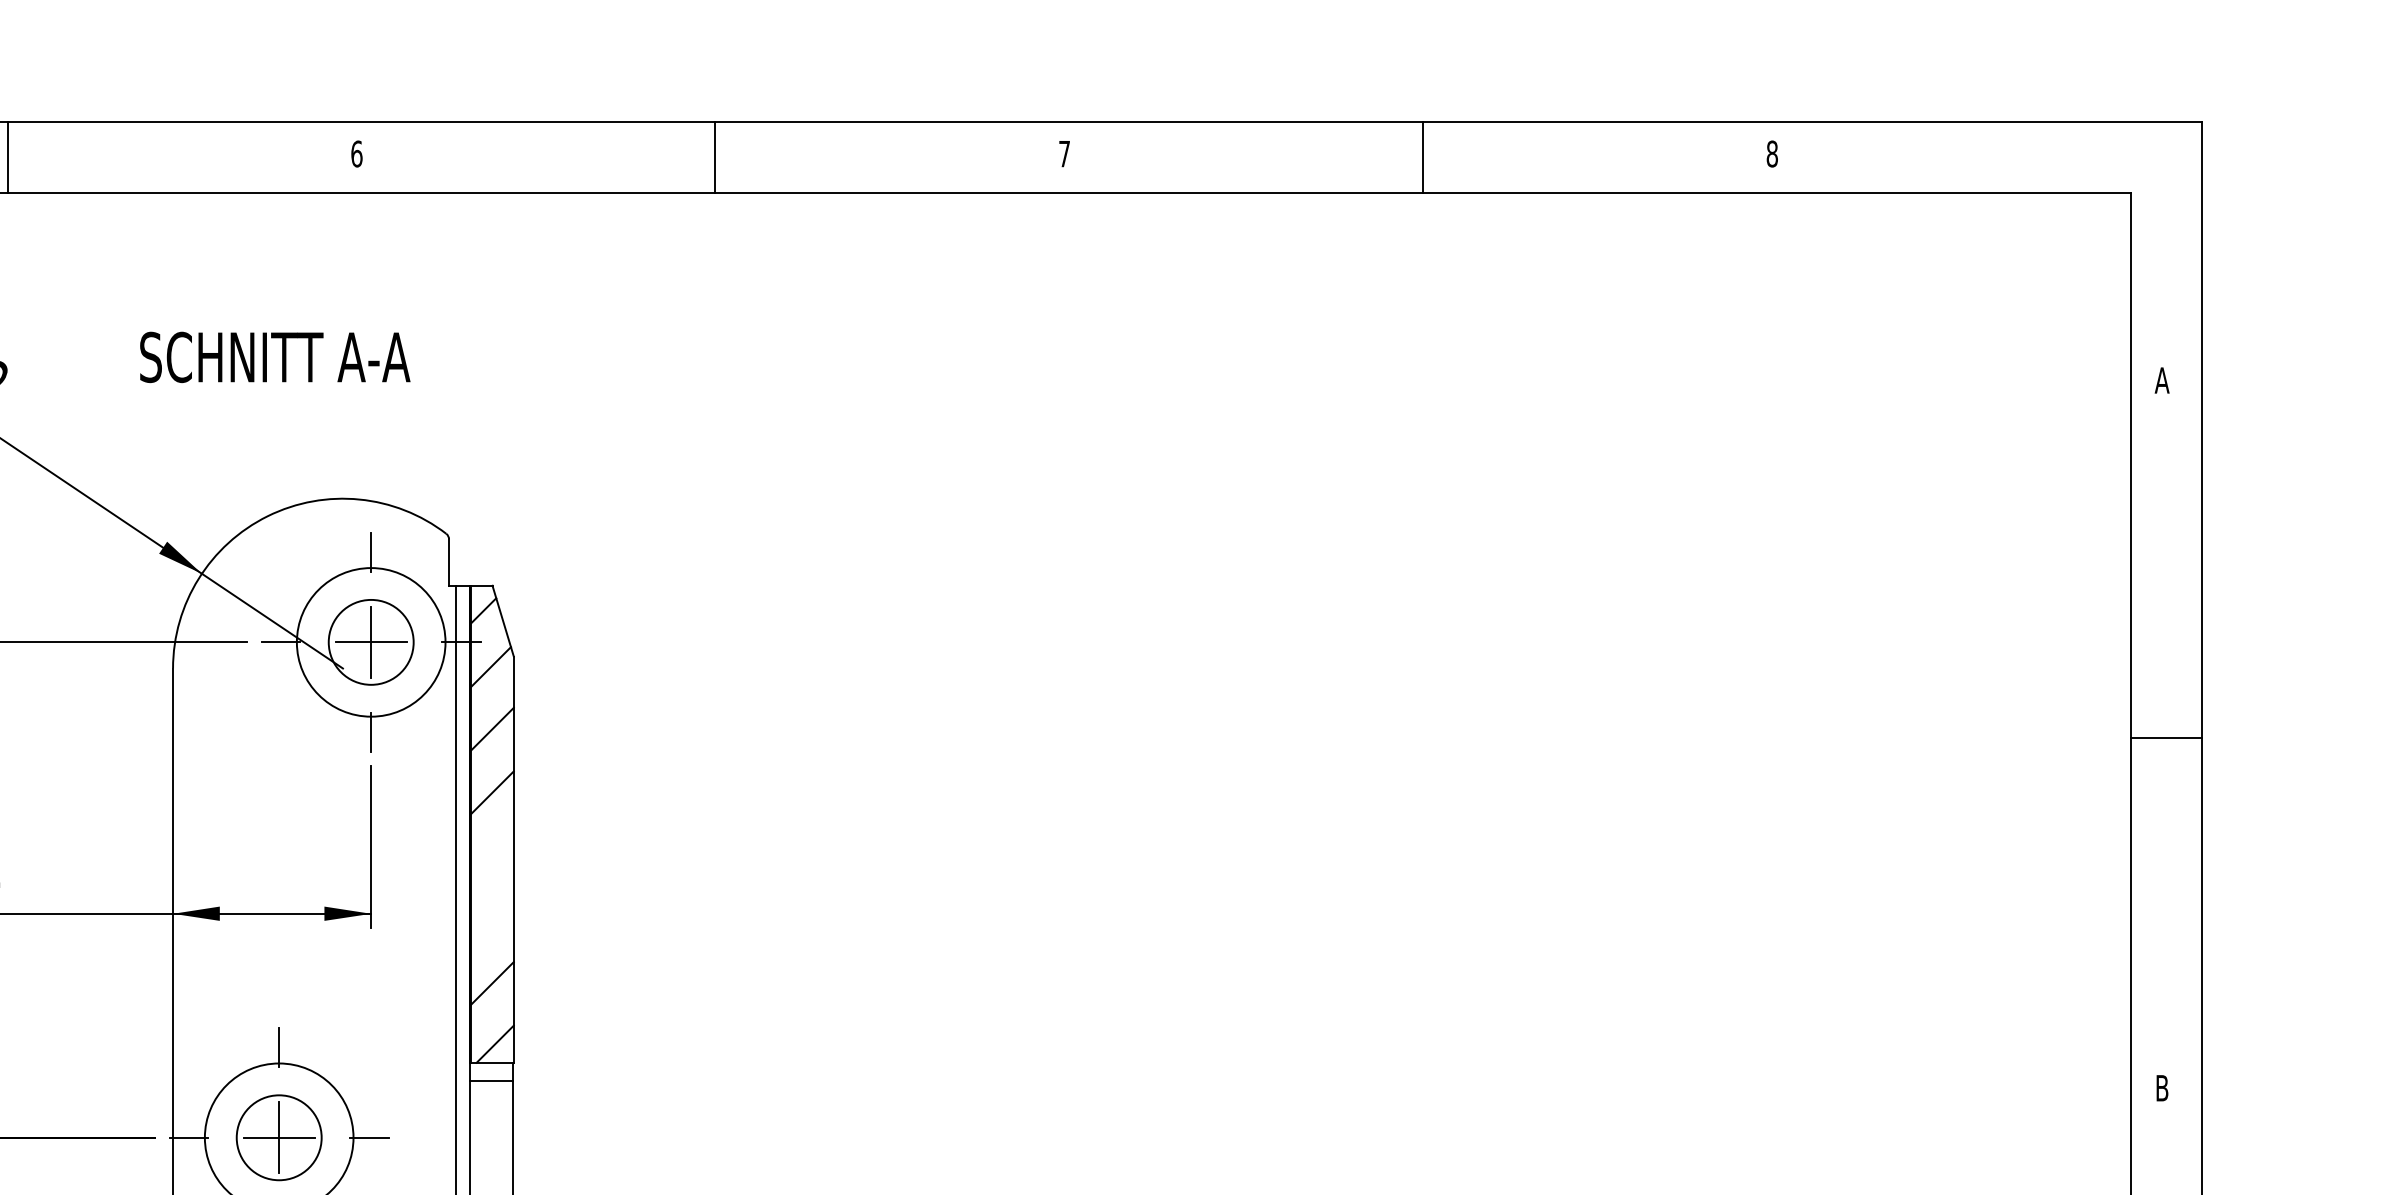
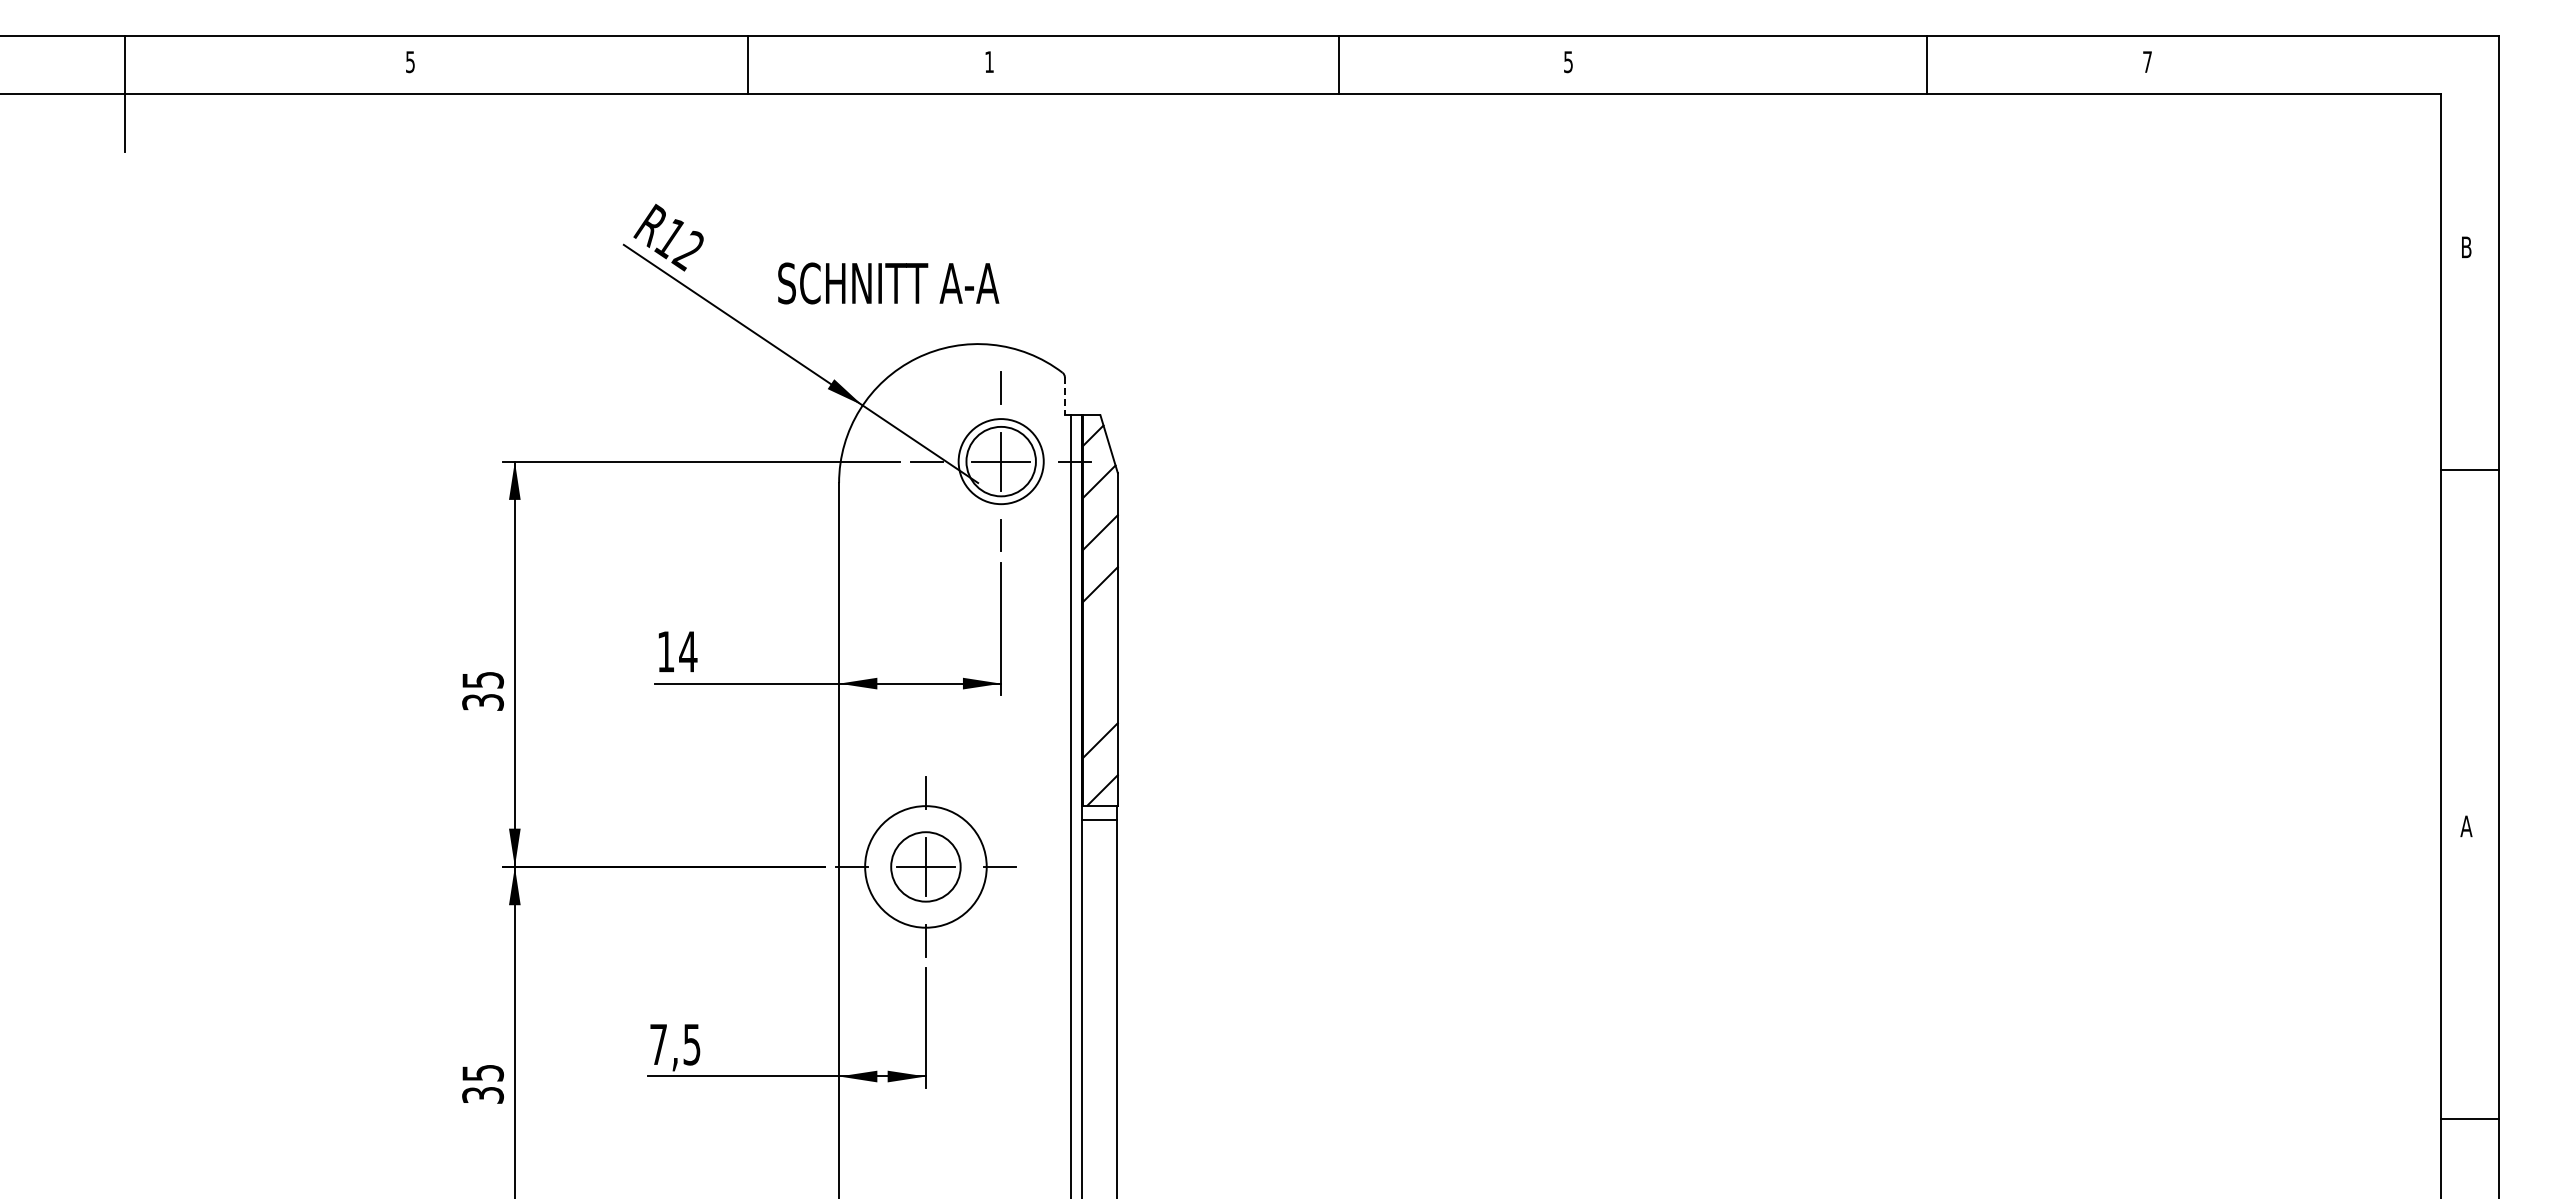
text: (356, 154) -> (989, 62), 6 -> 1
text: (1064, 154) -> (1568, 62), 7 -> 5
text: (1772, 154) -> (2147, 62), 8 -> 7
line: (7, 156) -> (747, 64), moved
line: (715, 156) -> (1338, 64), moved
line: (1422, 156) -> (1926, 64), moved
text: (275, 357) -> (888, 283), moved
text: (2162, 380) -> (2466, 247), A -> B
line: (448, 562) -> (1064, 396), solid -> dashed
circle: (371, 642) -> (1001, 461), size x0.7
line: (2165, 737) -> (2469, 469), moved
text: (2162, 1088) -> (2466, 826), B -> A

